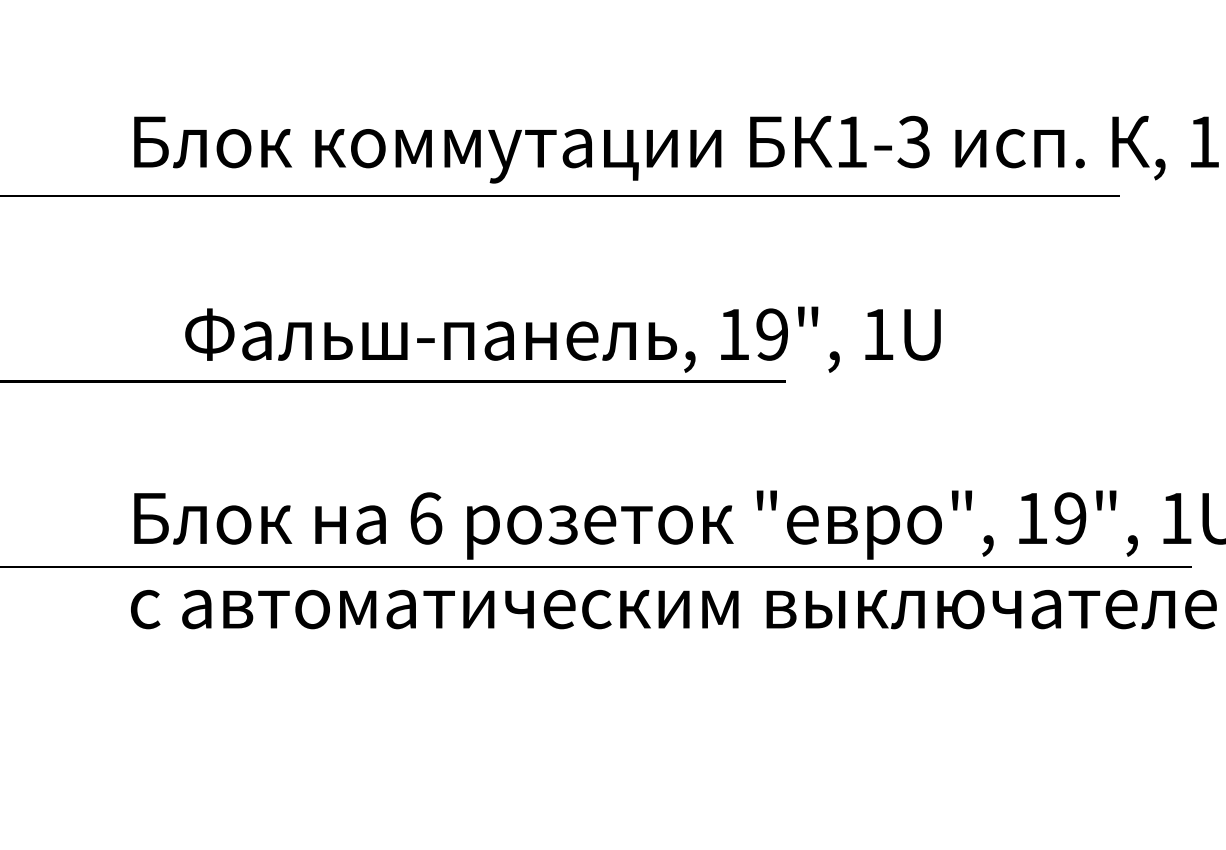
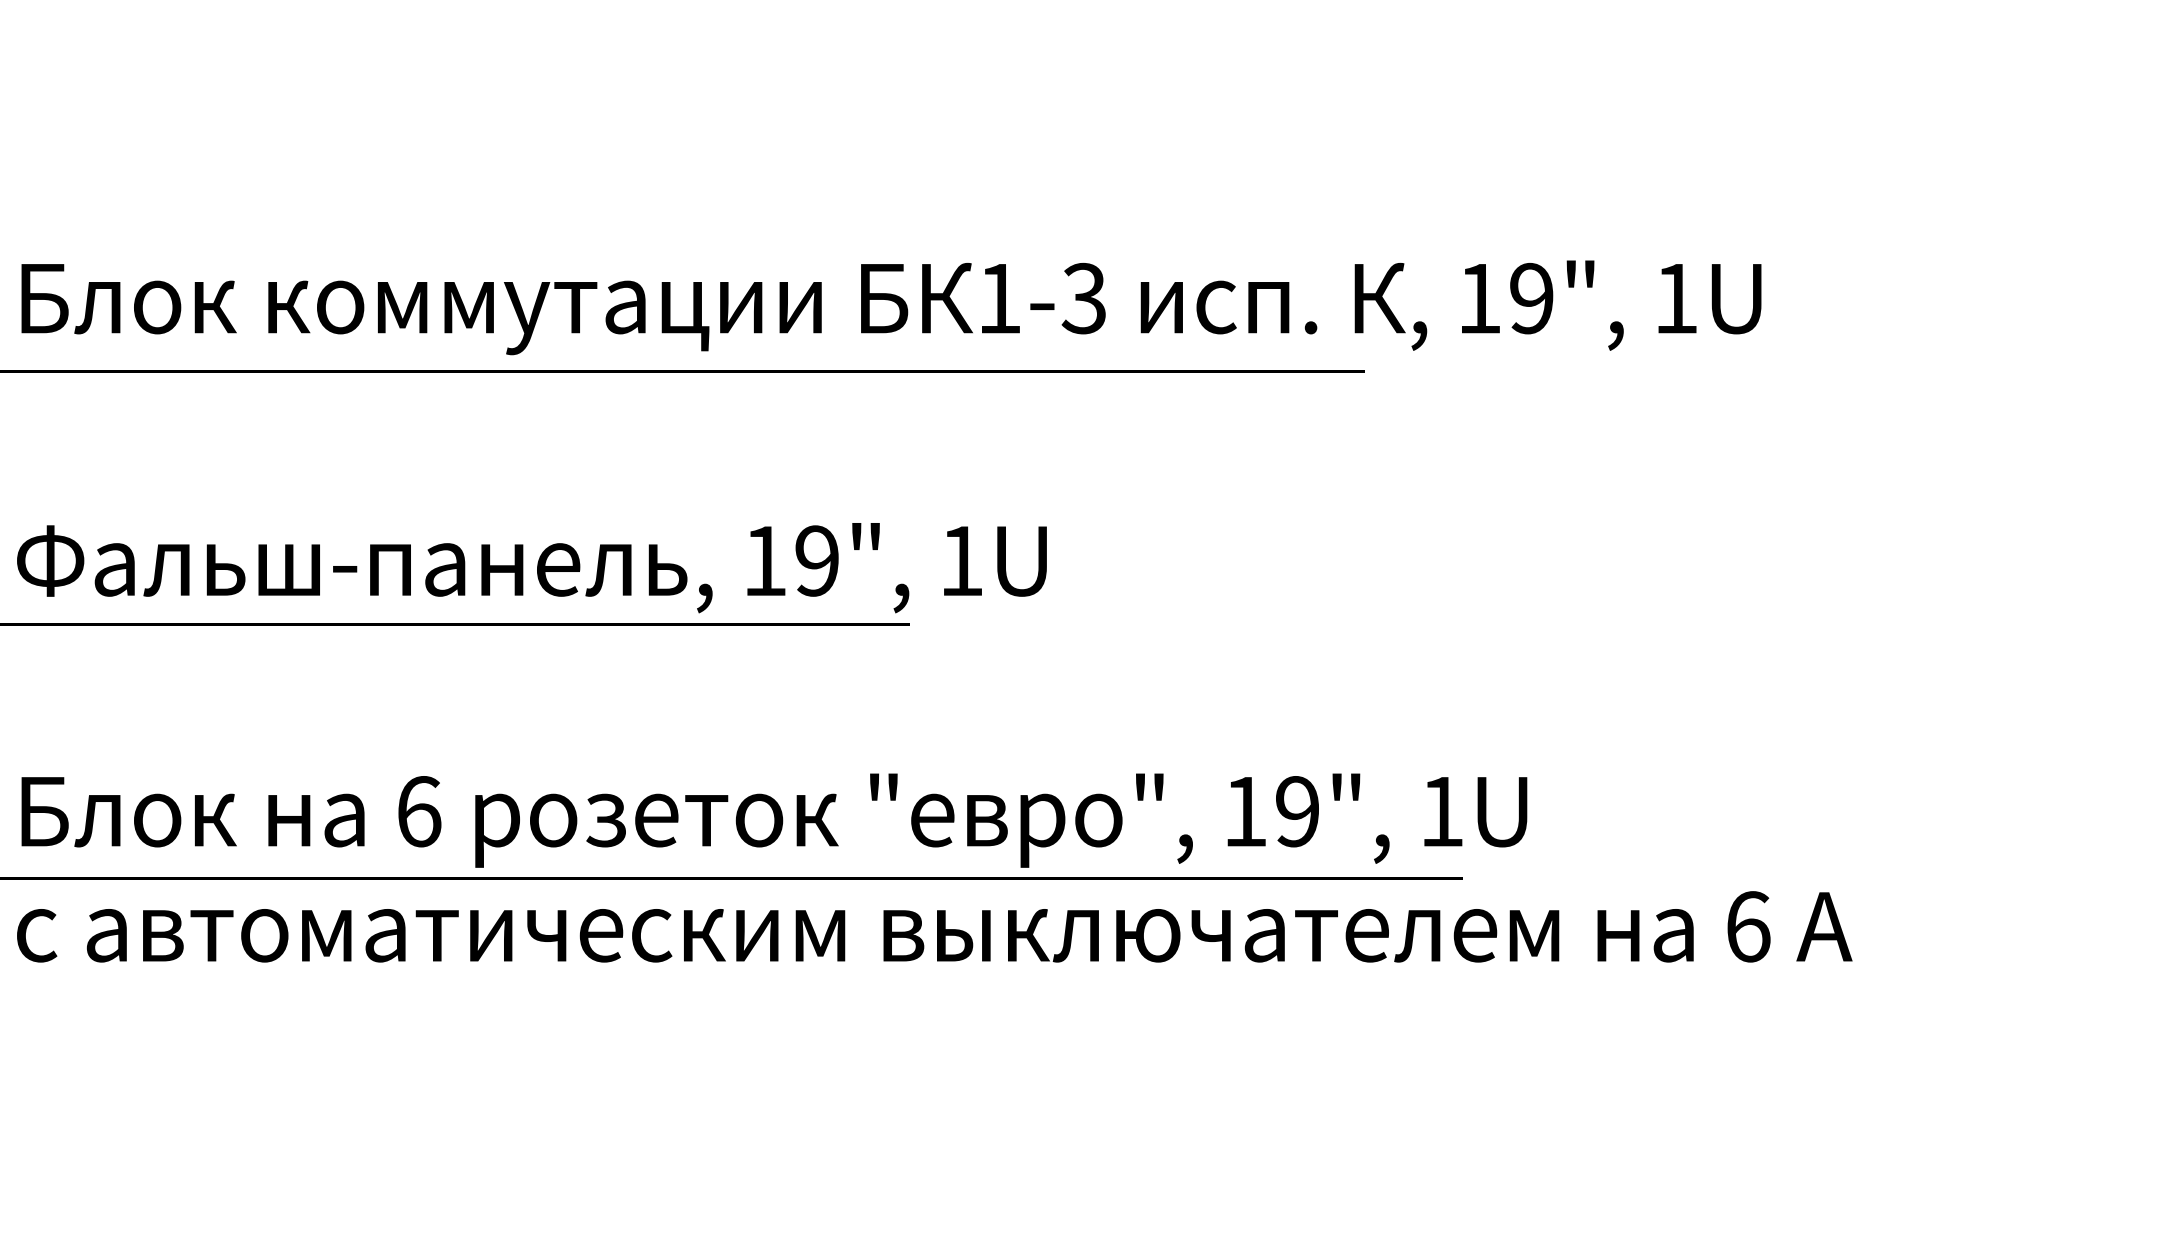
text: (562, 340) -> (531, 568), moved

